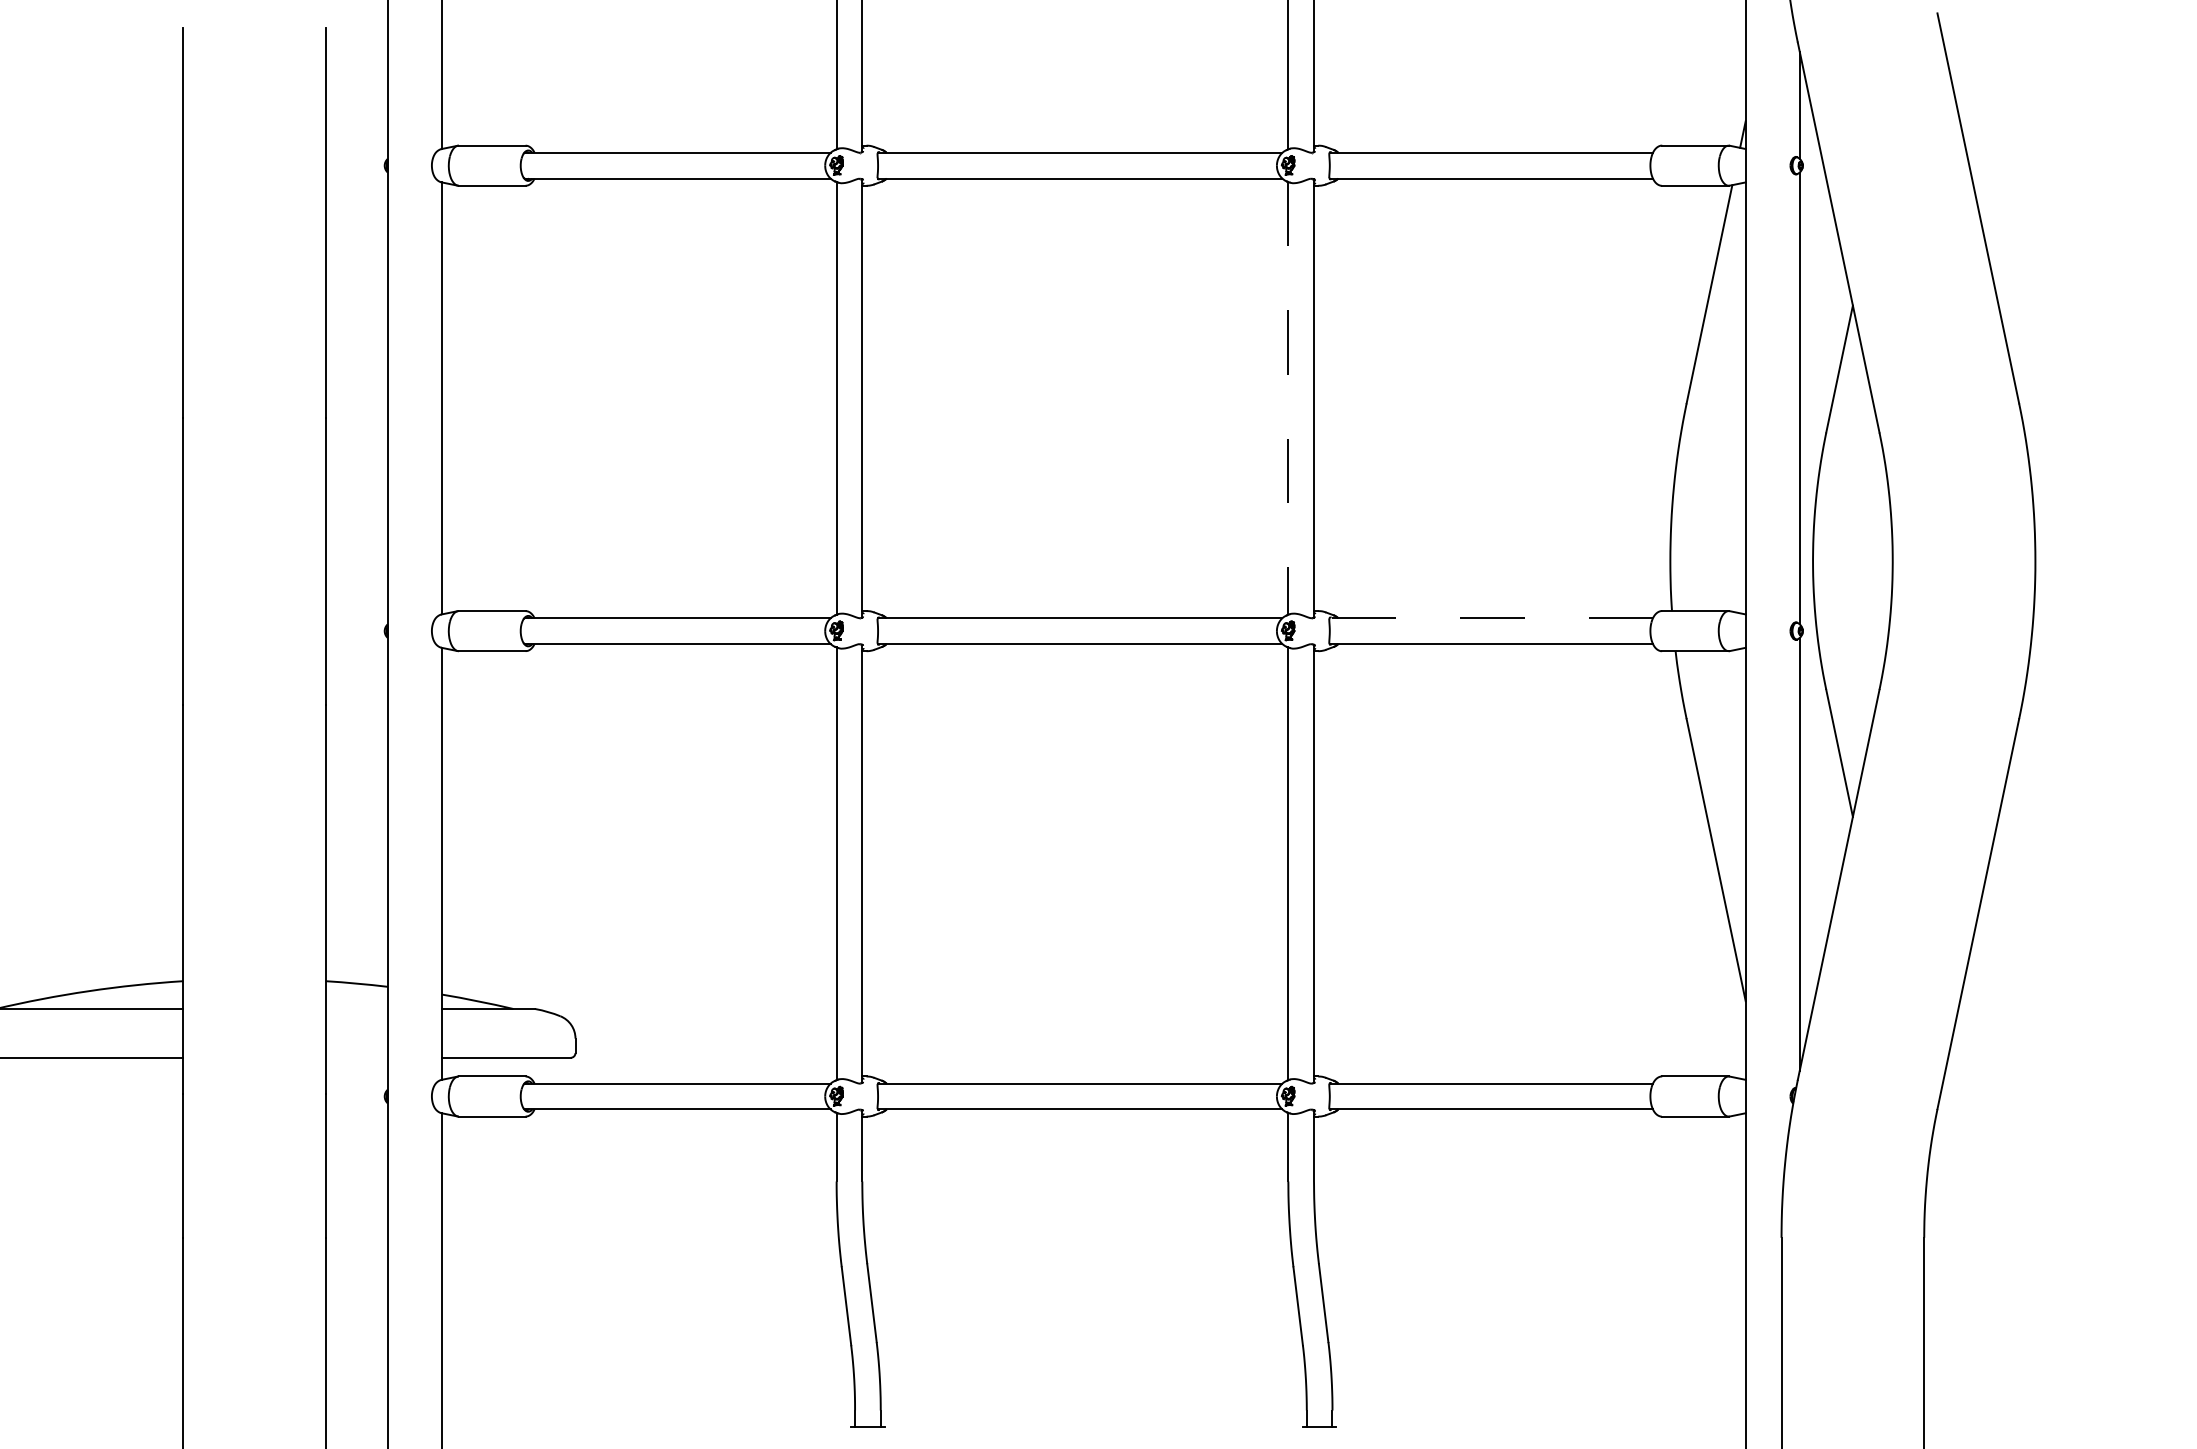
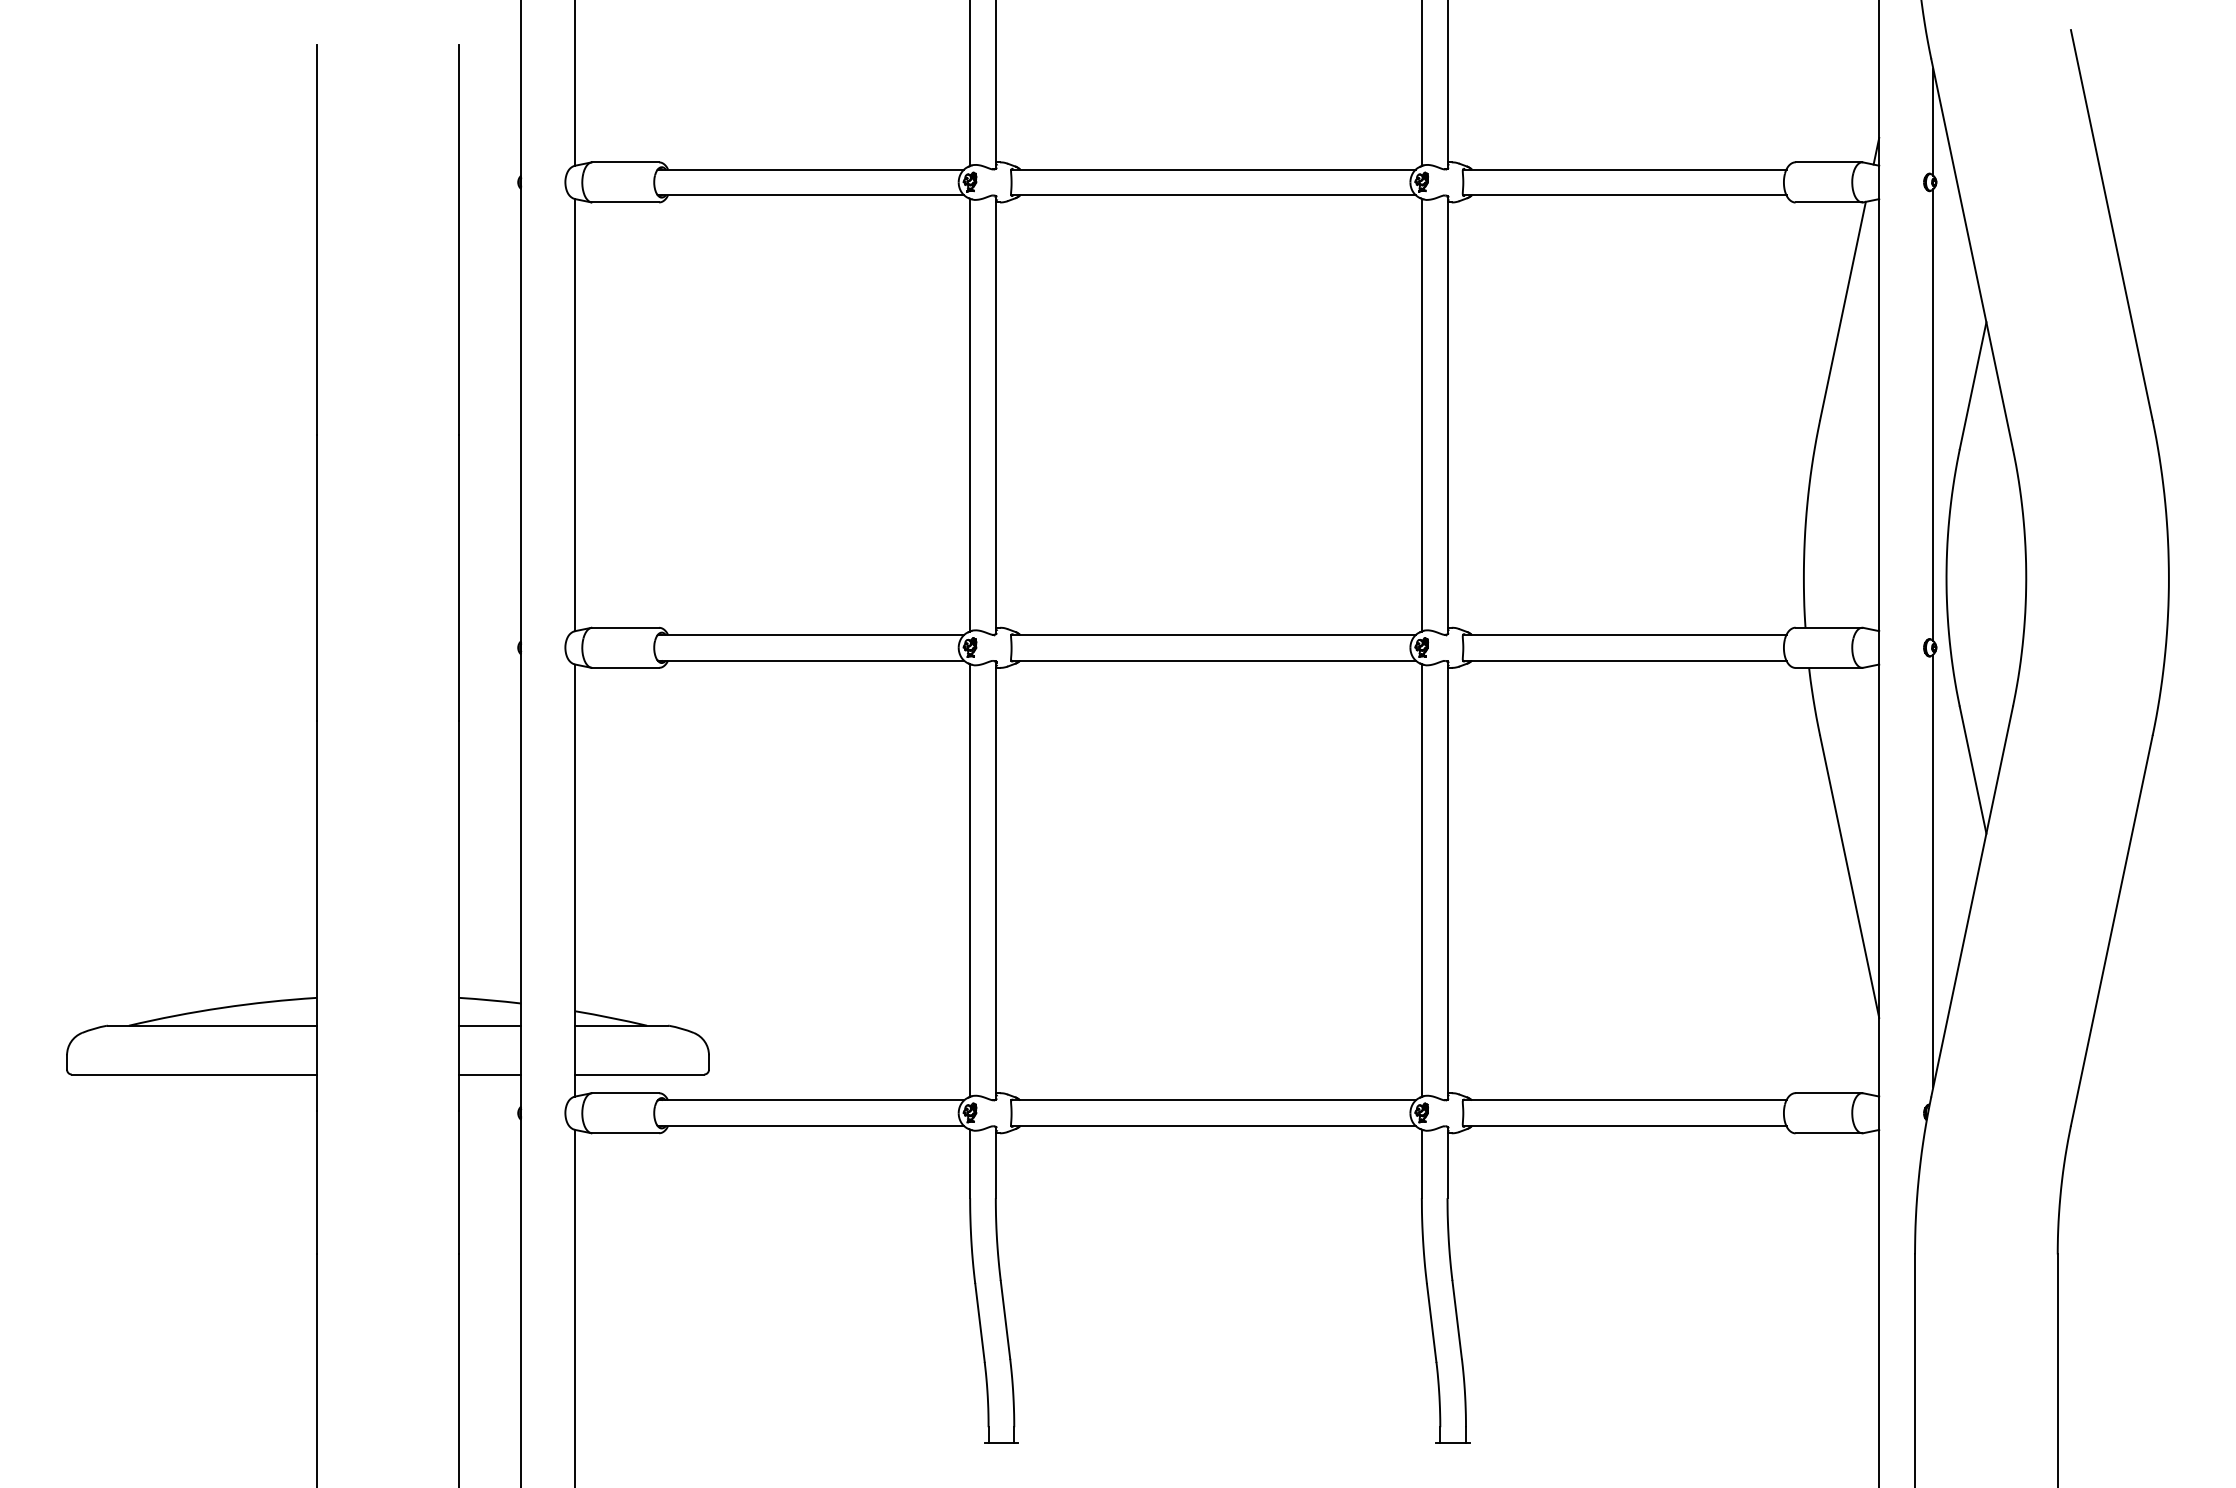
line: (1288, 398) -> (1421, 415), dashed -> solid
line: (1491, 618) -> (1624, 635), dashed -> solid
line: (357, 1008) -> (490, 1025), added
line: (357, 1057) -> (490, 1074), added

